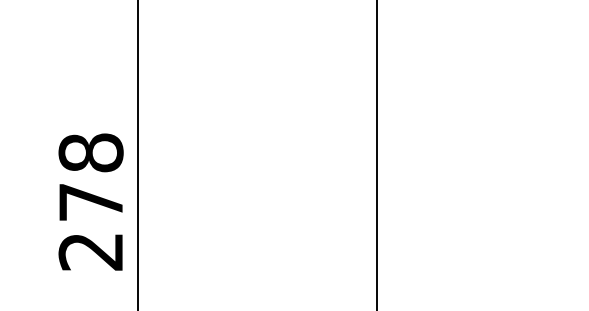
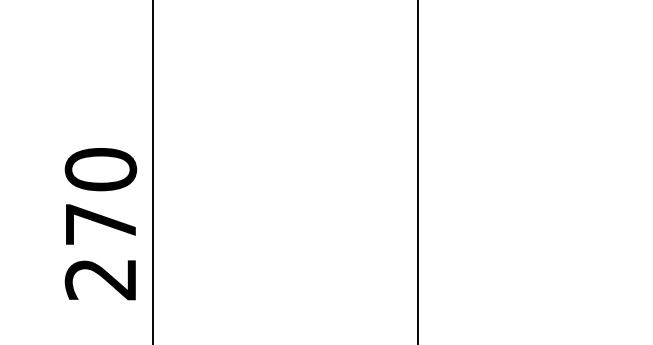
text: (90, 152) -> (100, 169), 278 -> 270

